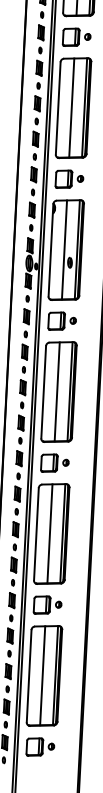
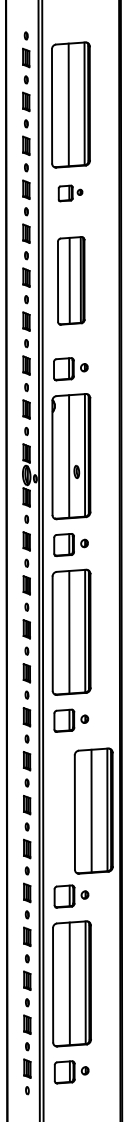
part: (76, 37) -> (70, 193), size x0.7
part: (73, 107) -> (71, 280), size x0.7
part: (51, 533) -> (93, 810), moved

